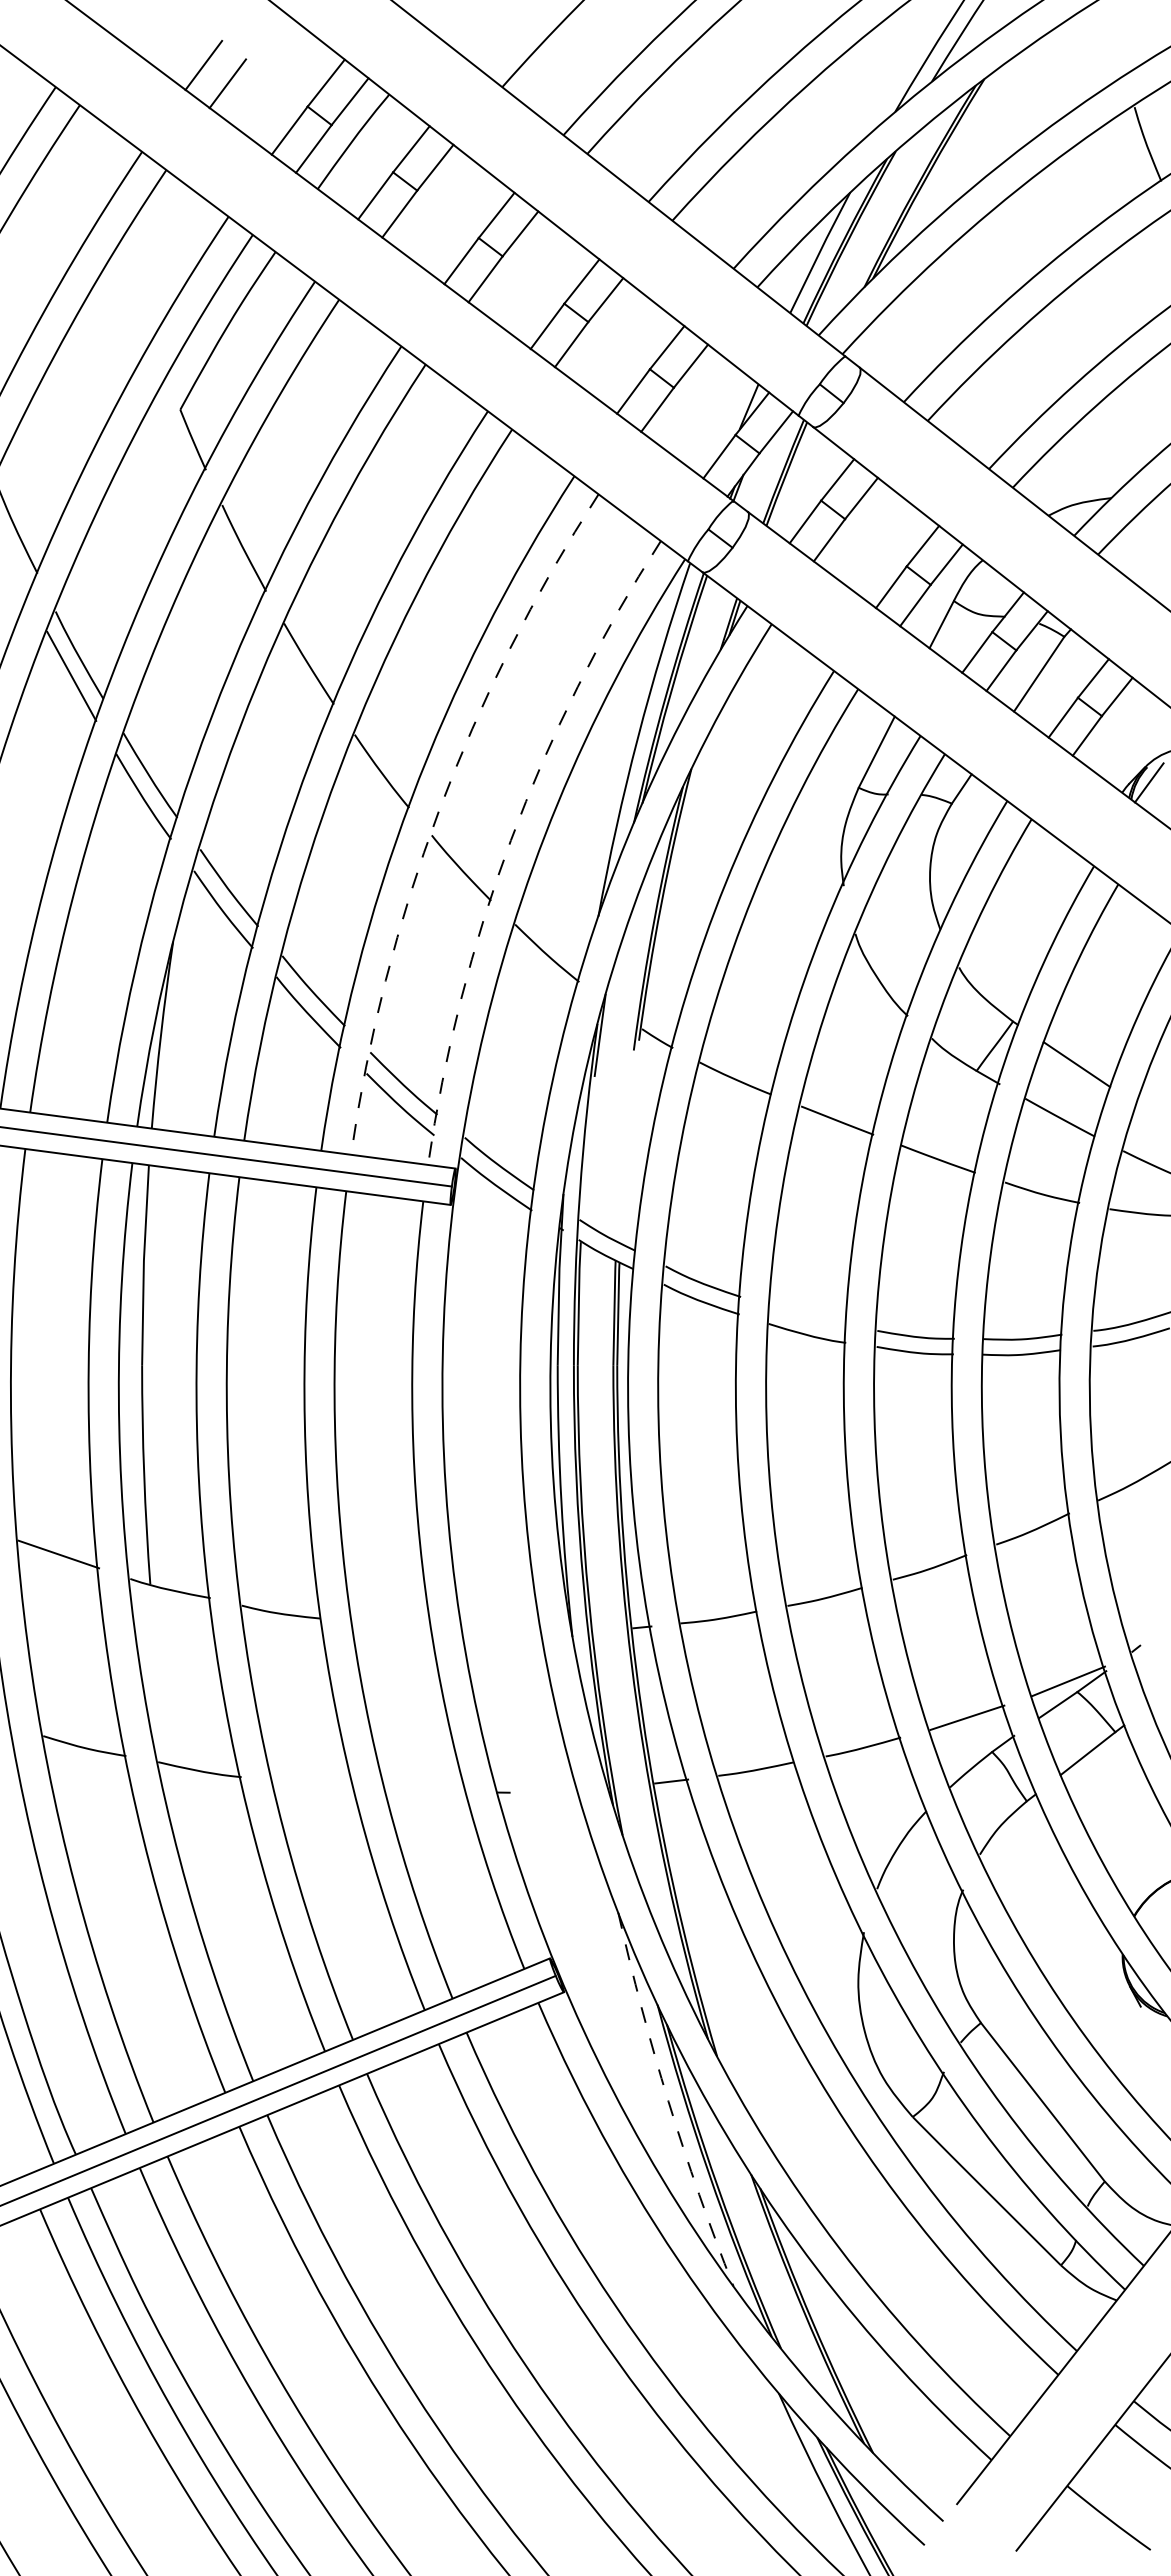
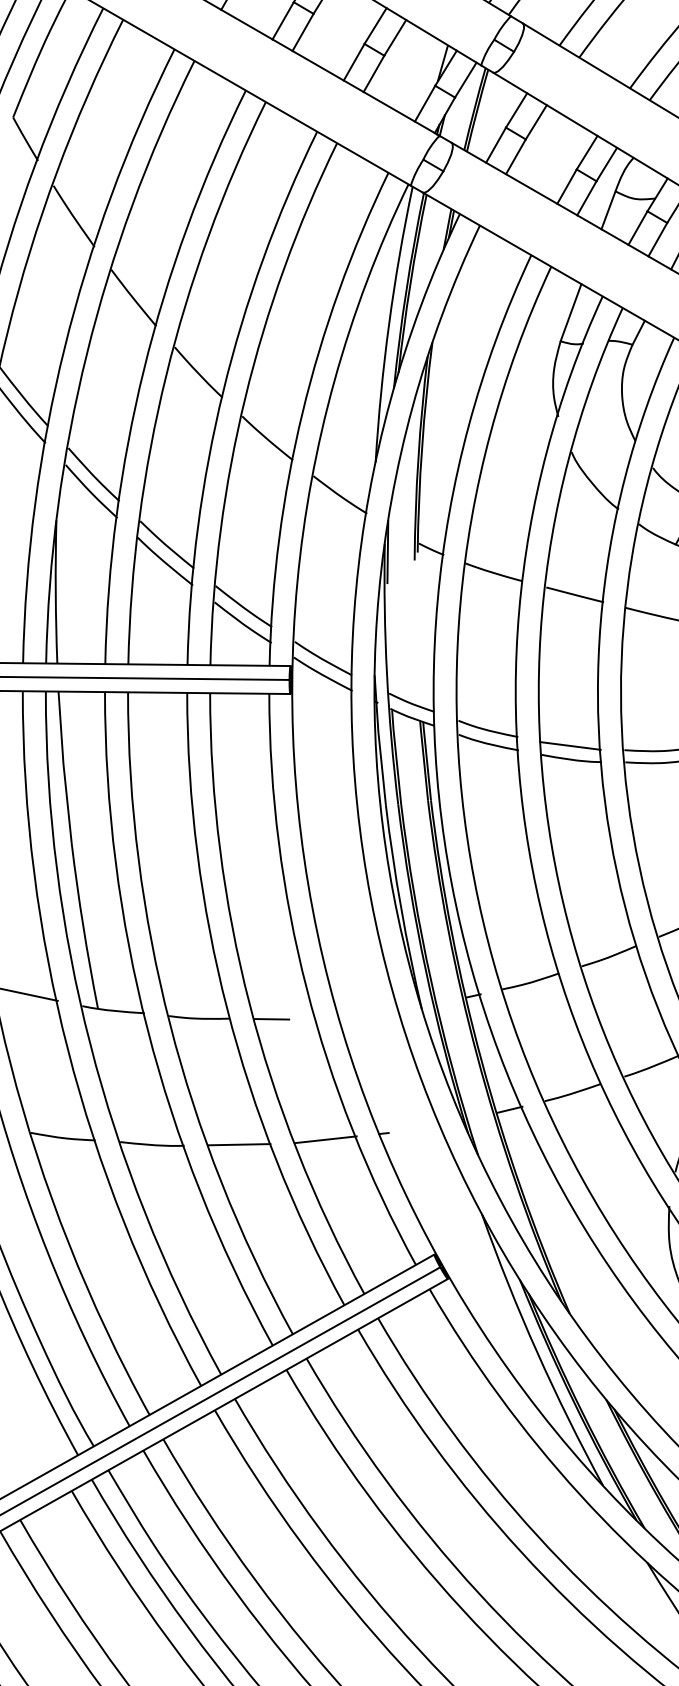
arc: (438, 811) -> (245, 397), dashed -> solid
arc: (510, 840) -> (302, 412), dashed -> solid
line: (807, 1316) -> (570, 745), added
line: (374, 1625) -> (271, 1018), added
line: (312, 1784) -> (238, 1144), added
line: (426, 1791) -> (325, 1139), added
arc: (668, 2101) -> (537, 1351), dashed -> solid

